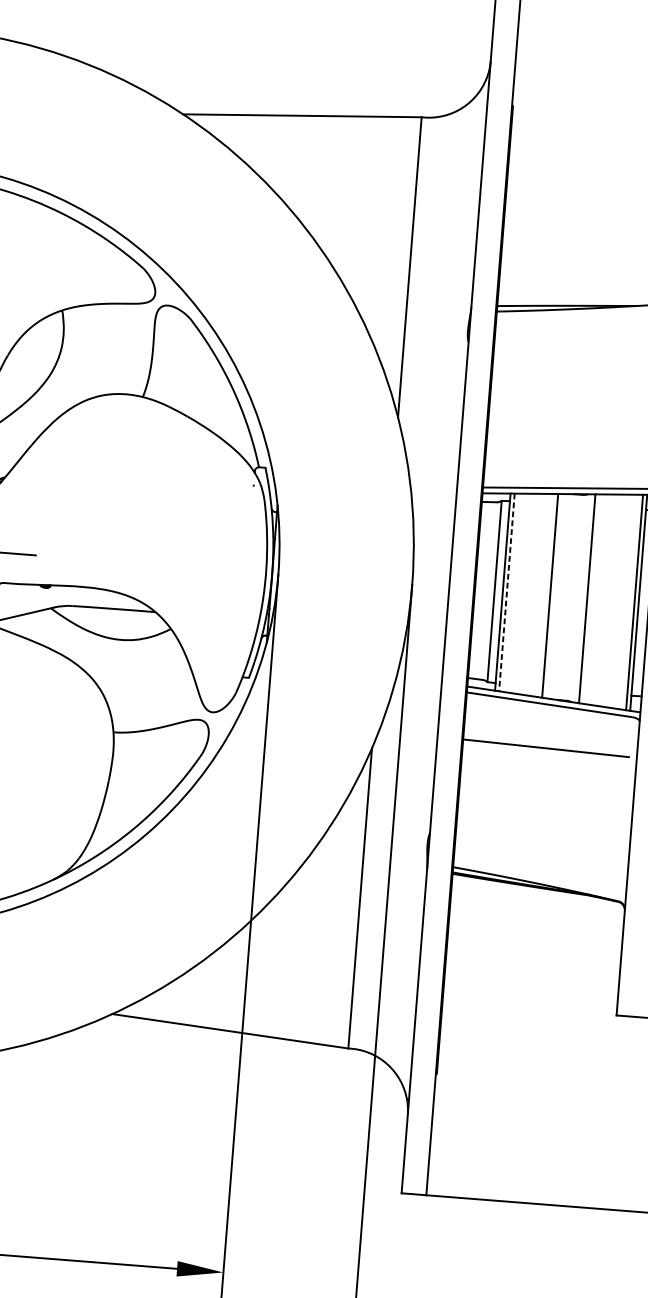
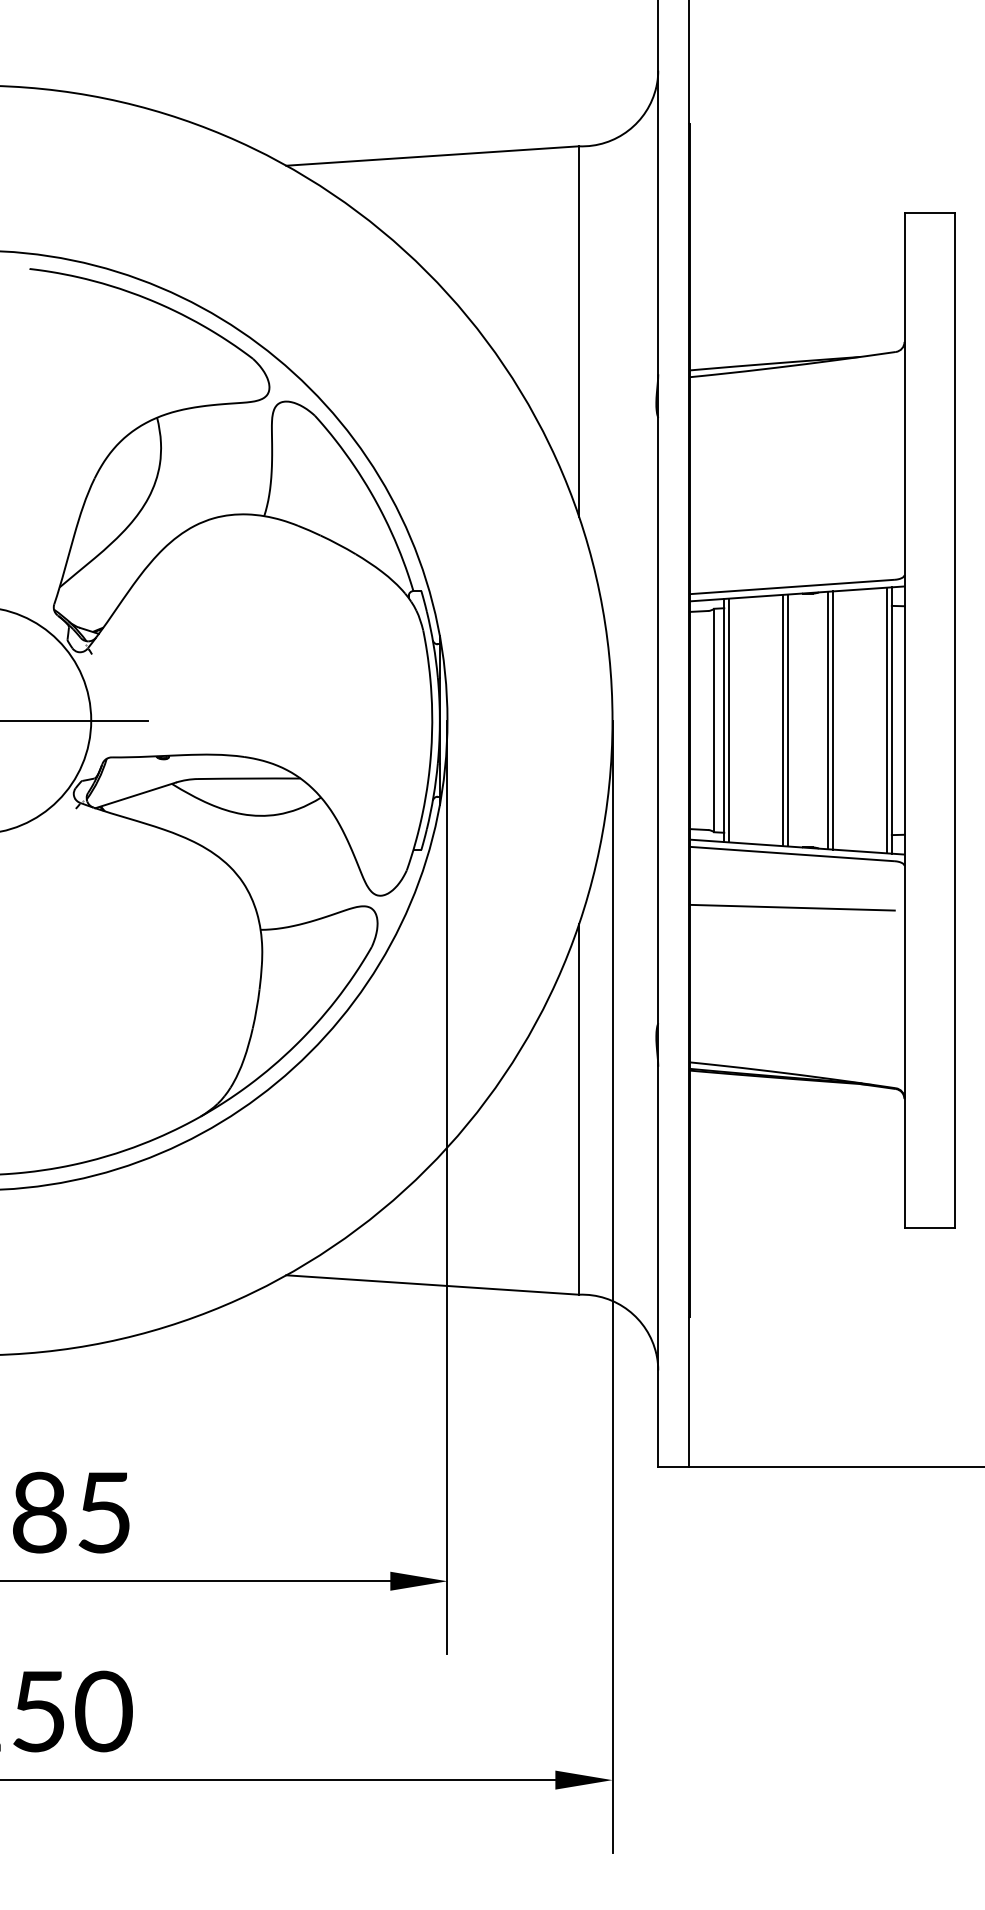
line: (507, 592) -> (729, 720), dashed -> solid
line: (554, 596) -> (787, 720), added
line: (591, 599) -> (833, 720), added

